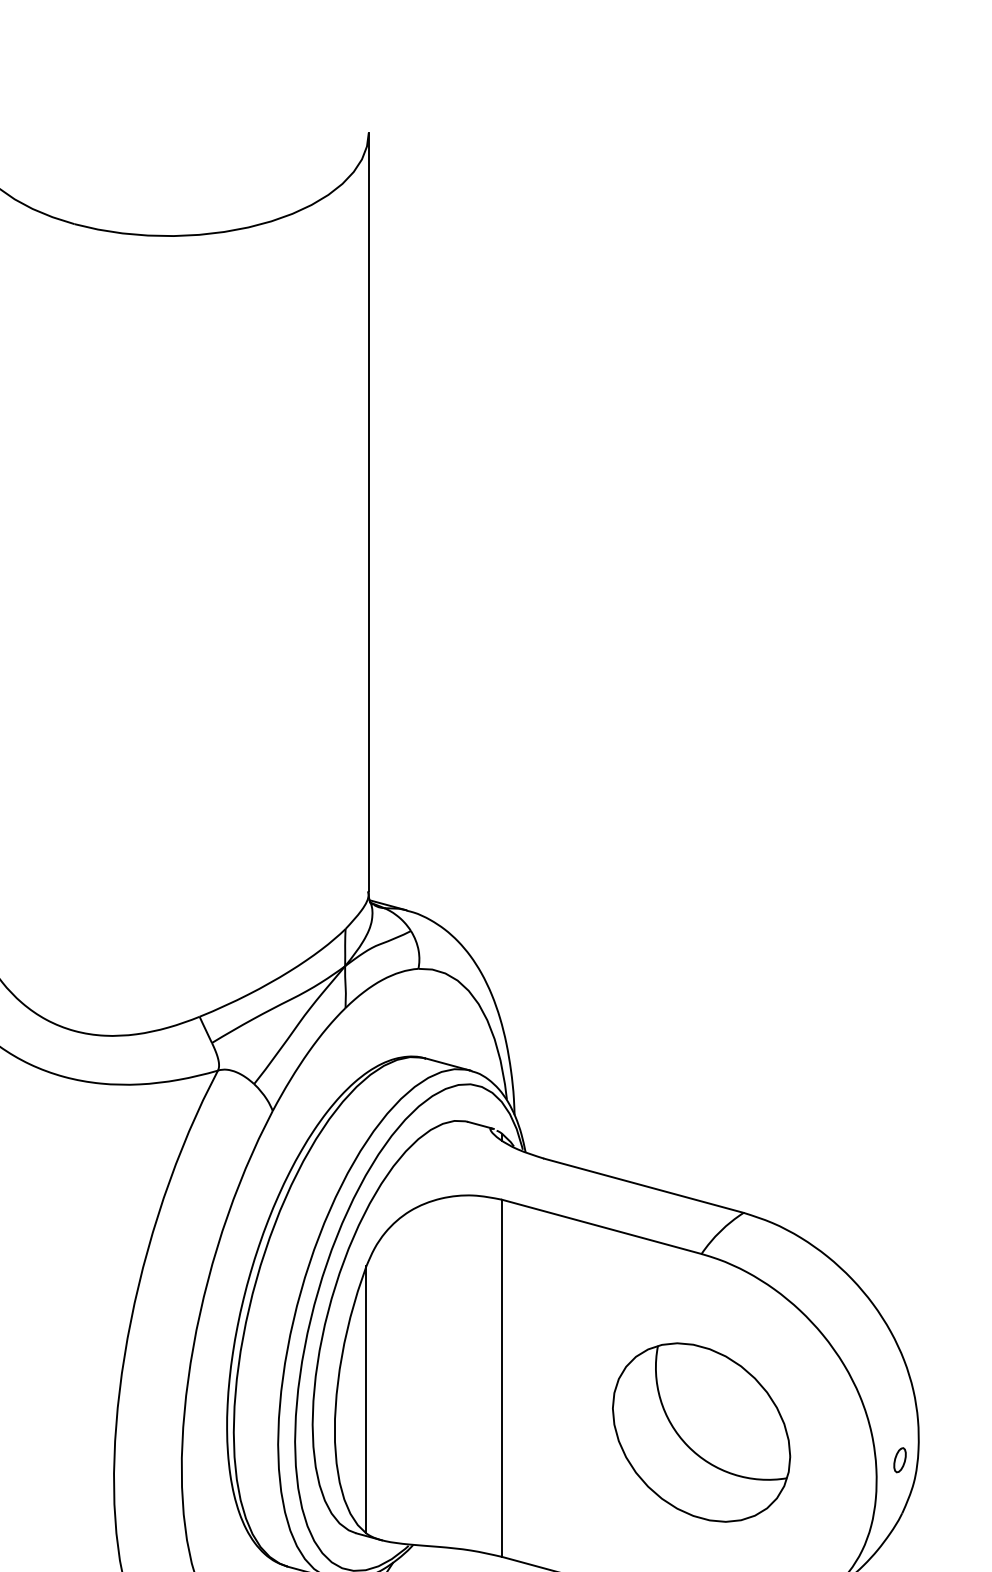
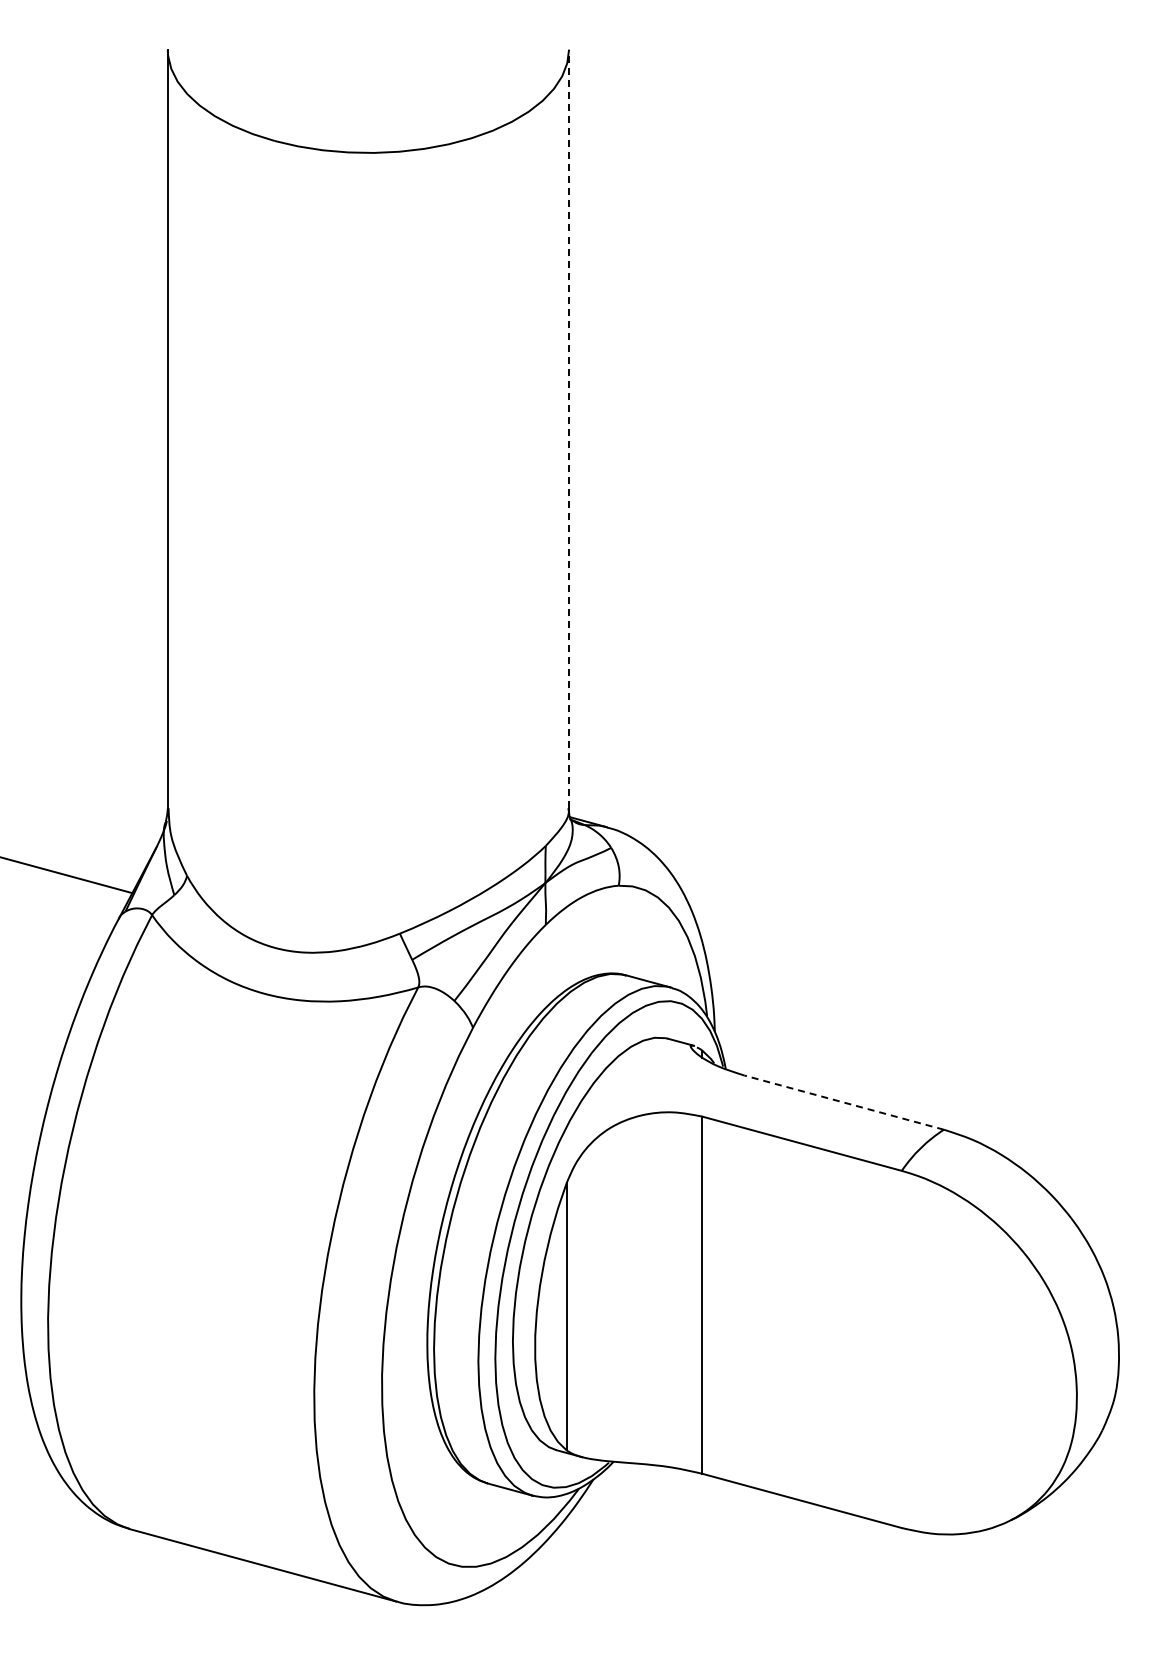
line: (369, 511) -> (569, 428), solid -> dashed
line: (643, 1185) -> (843, 1102), solid -> dashed
part: (701, 1432) -> (901, 1349), removed
part: (899, 1459) -> (1099, 1376), removed

